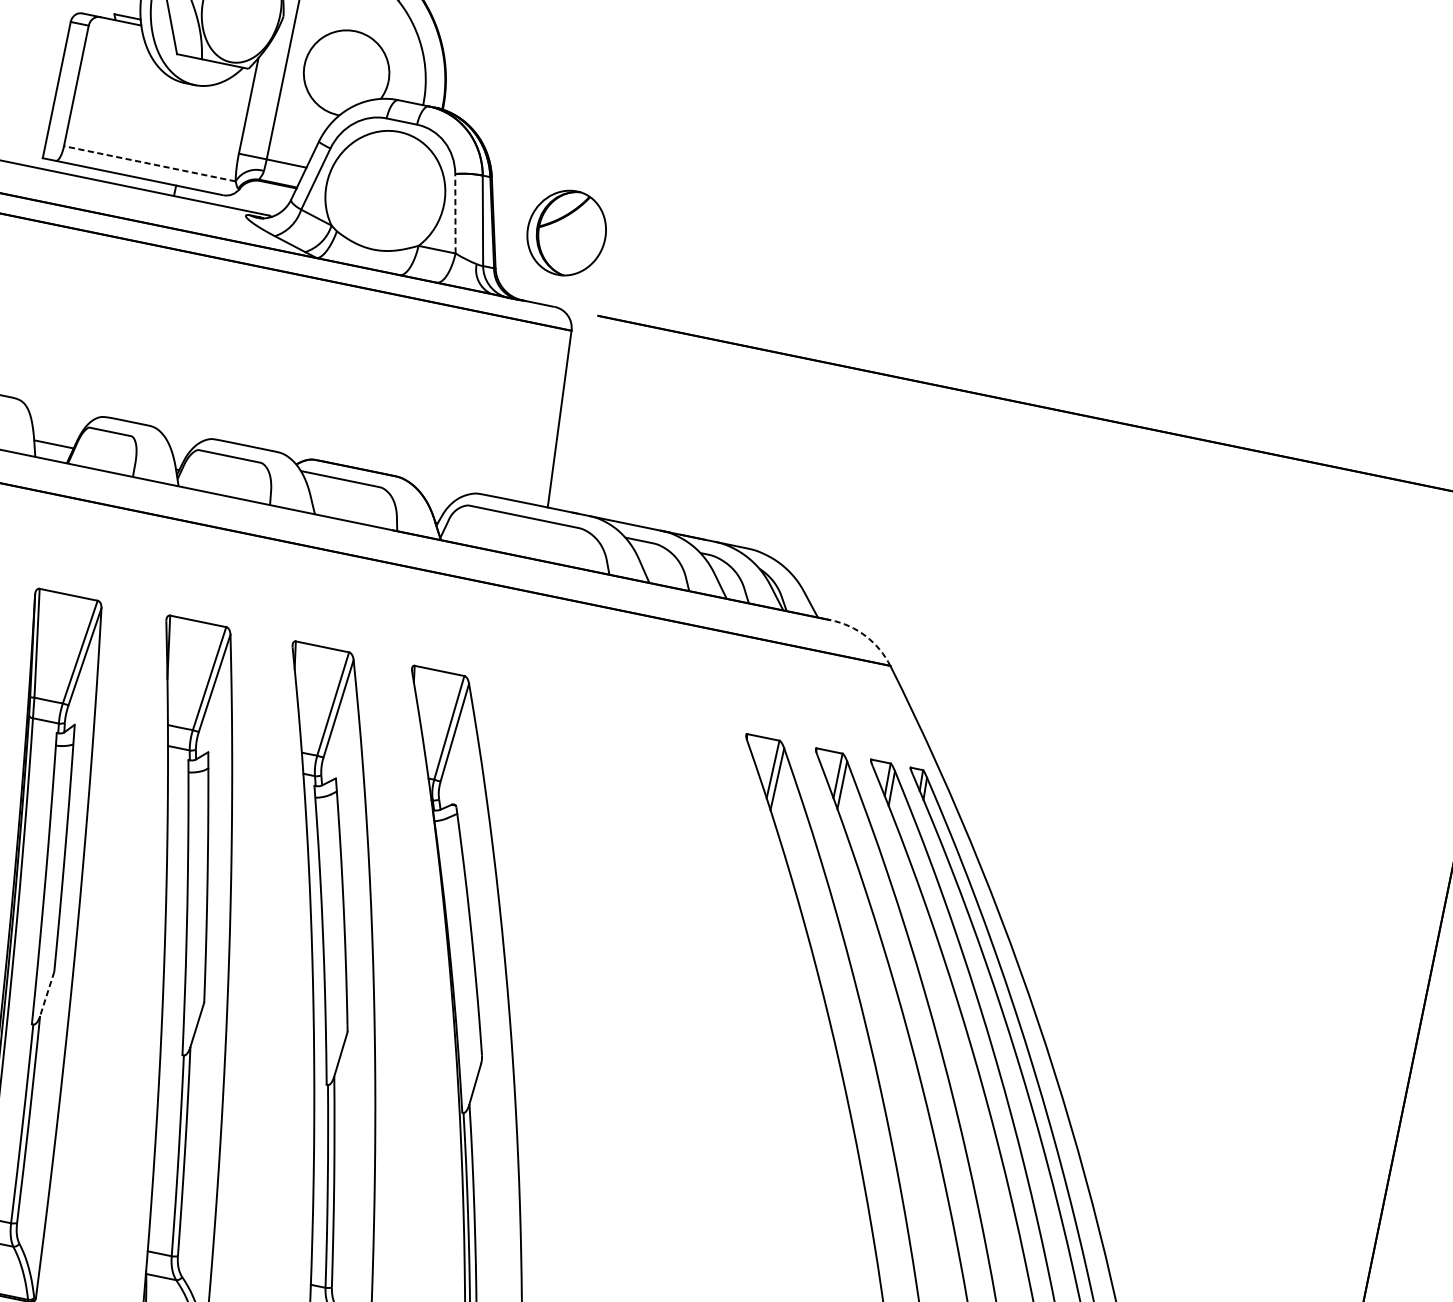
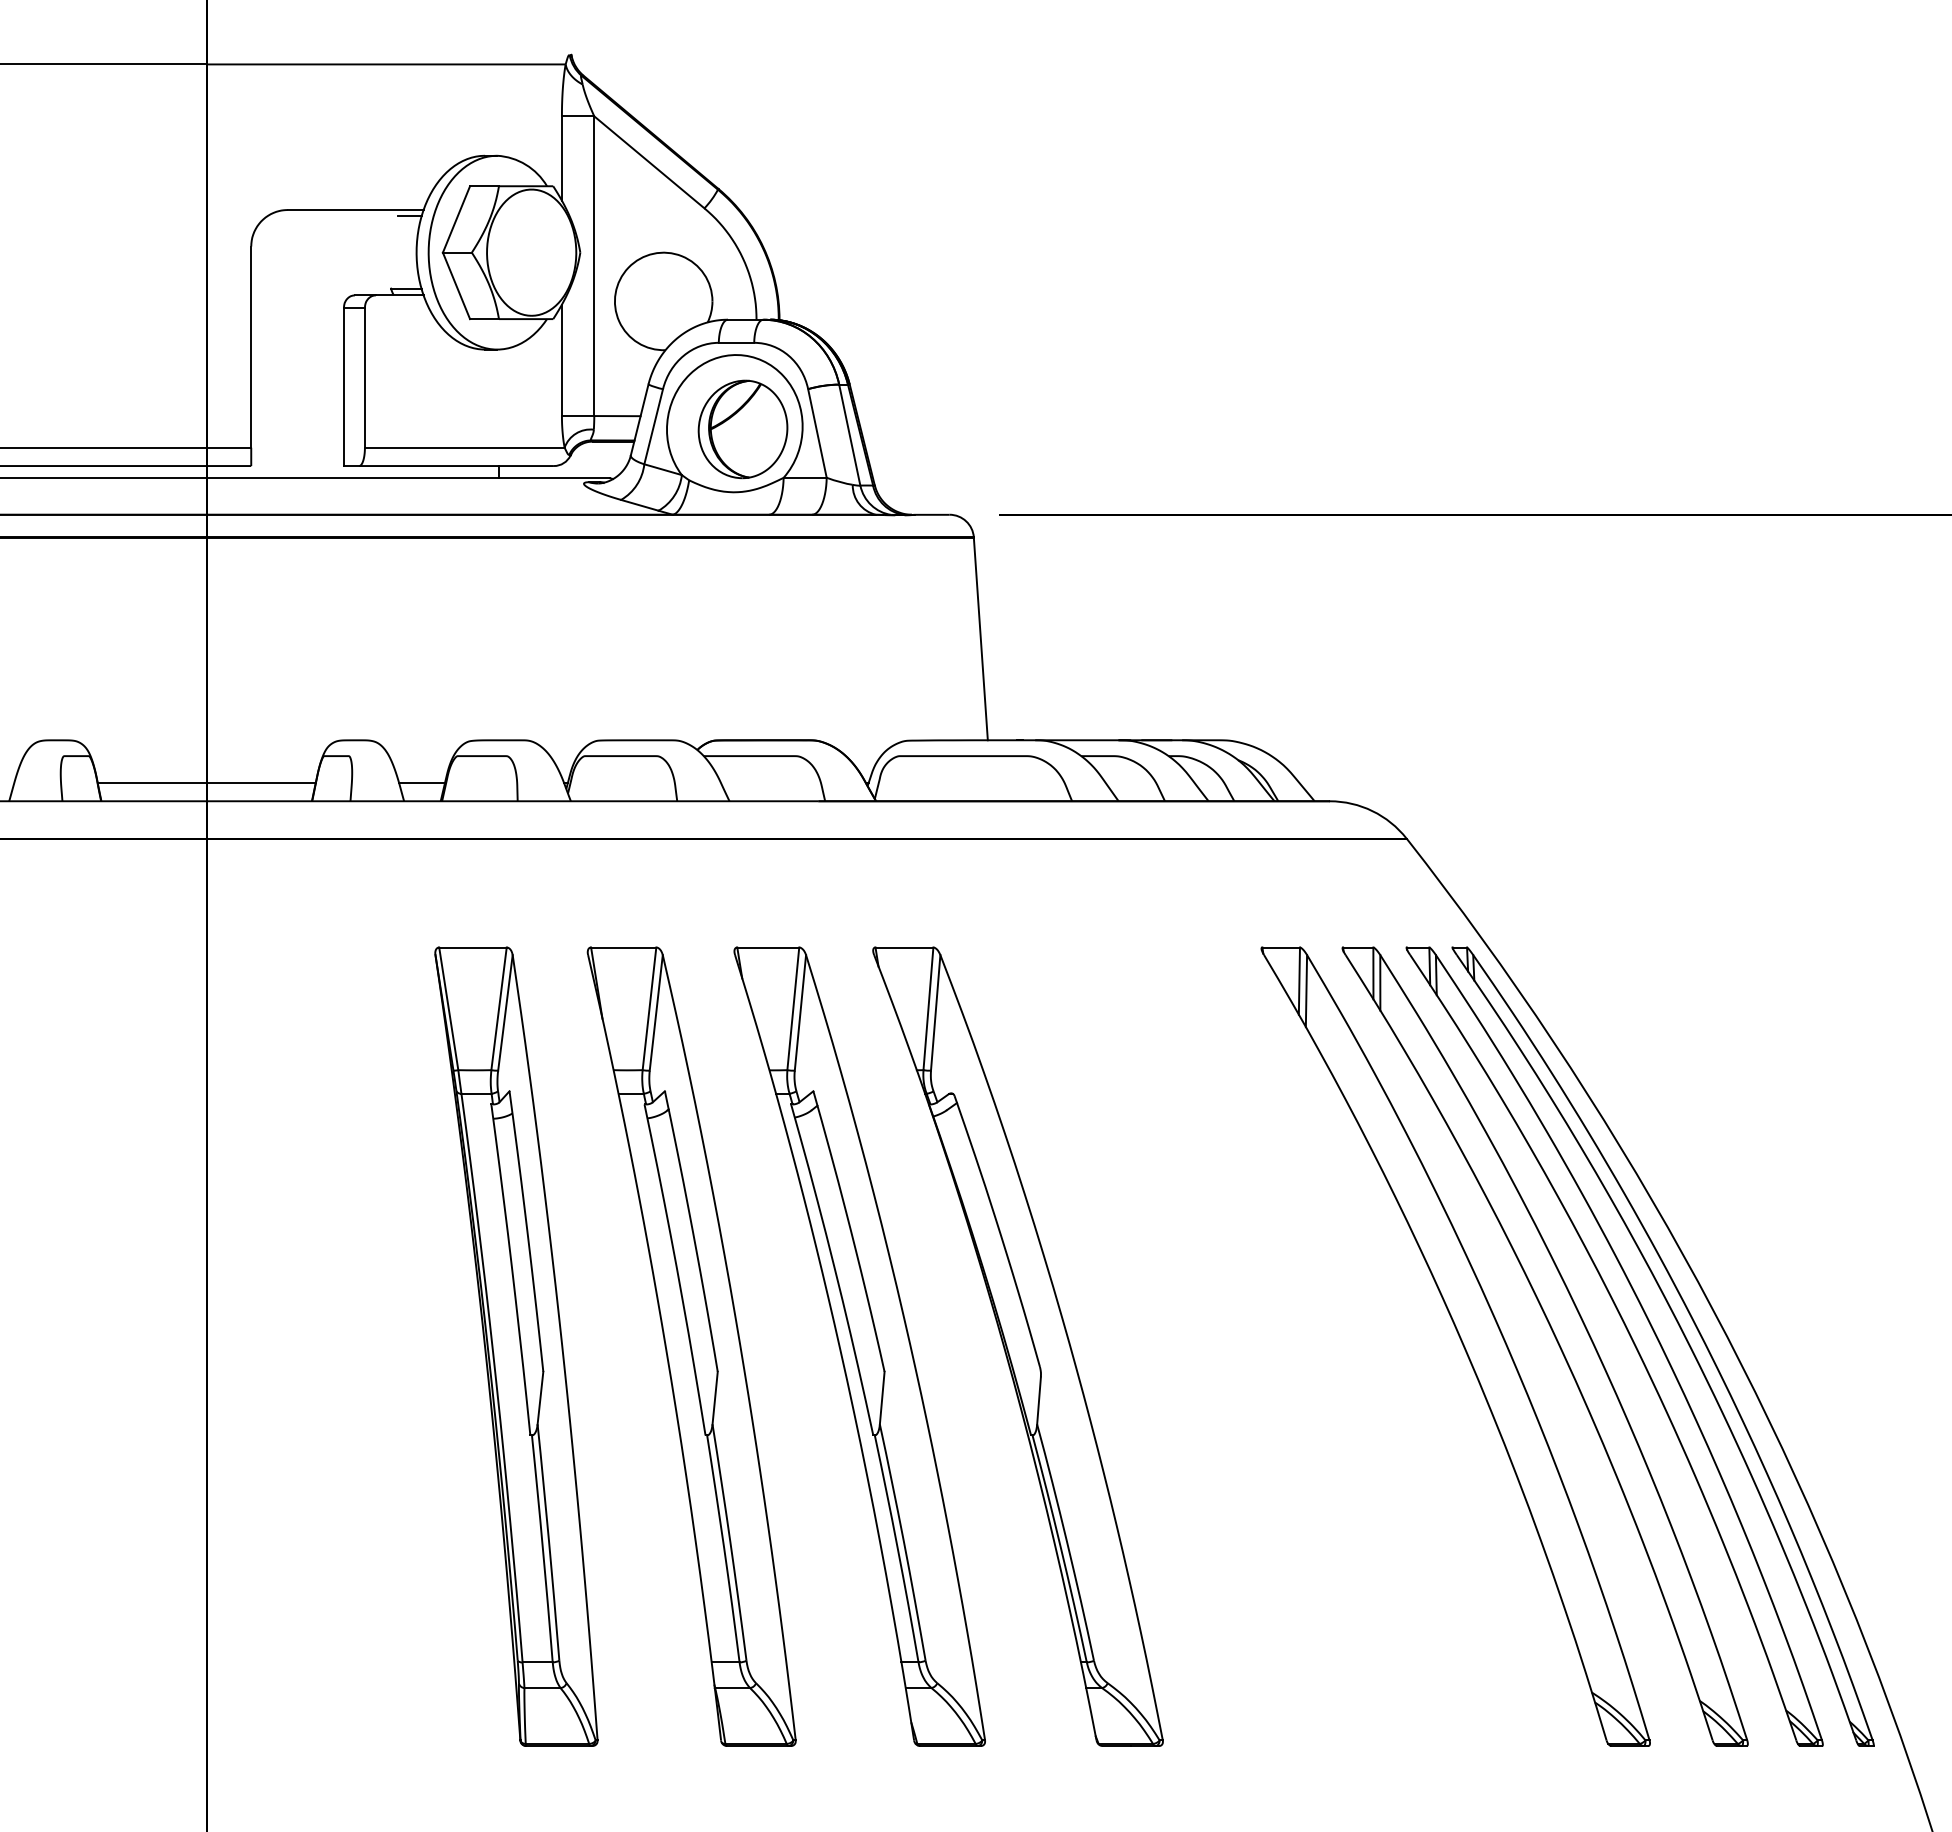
line: (149, 163) -> (464, 447), dashed -> solid
line: (455, 213) -> (817, 433), dashed -> solid
part: (566, 232) -> (742, 429), moved
arc: (865, 636) -> (1372, 811), dashed -> solid
line: (47, 994) -> (540, 1398), dashed -> solid

